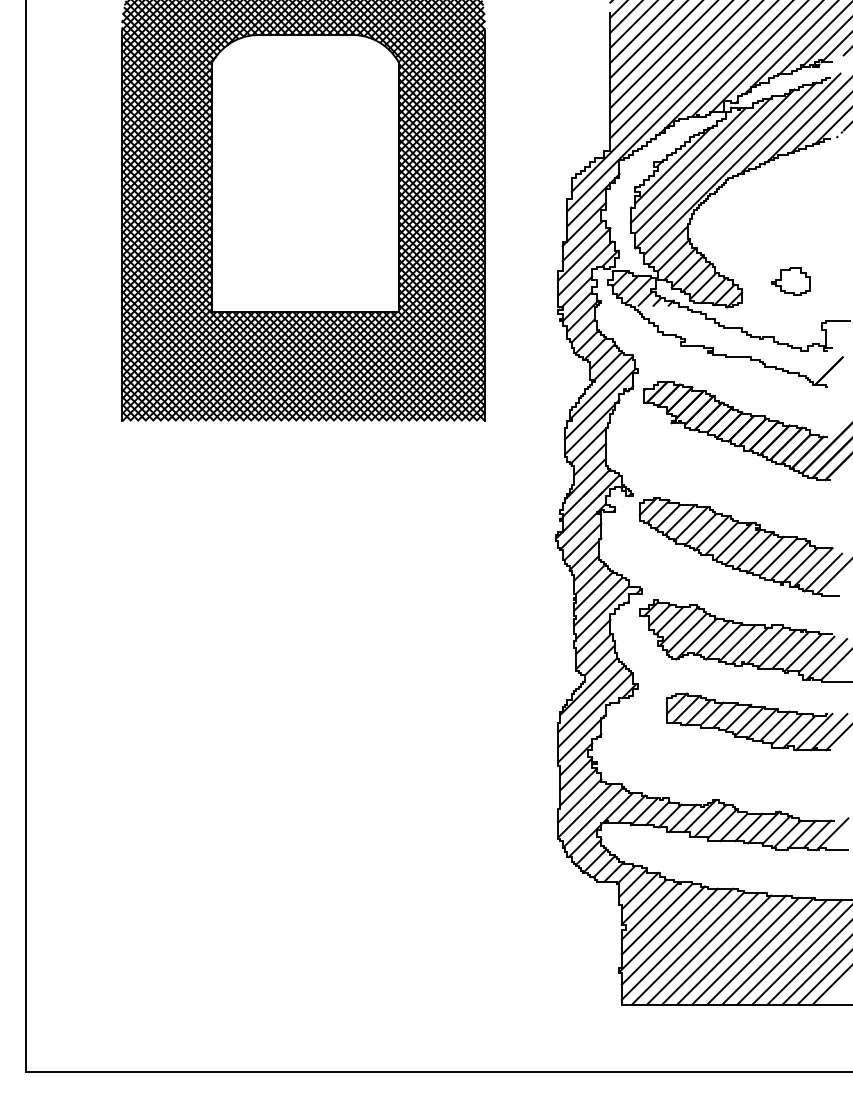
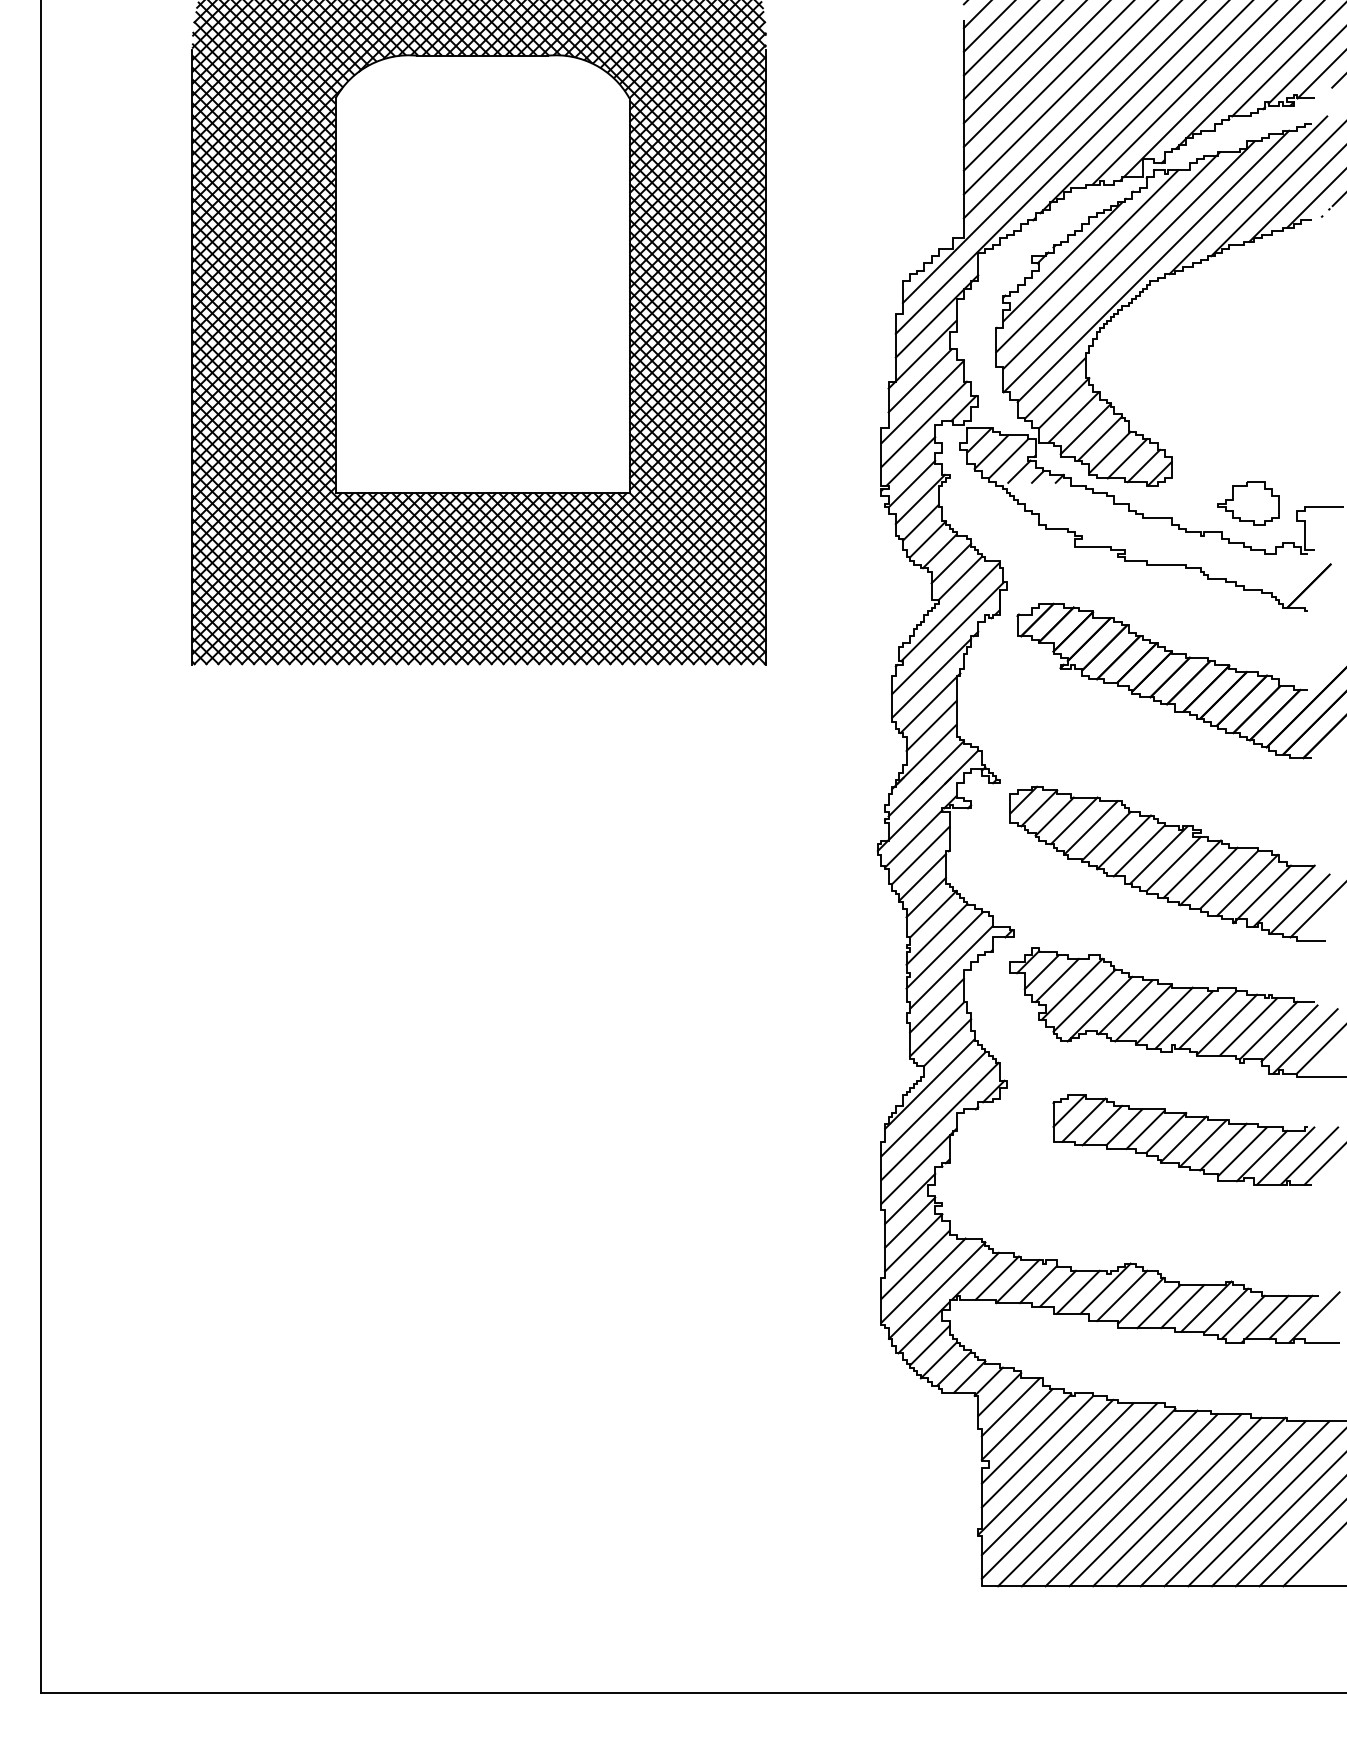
part: (790, 281) -> (1248, 503), moved

